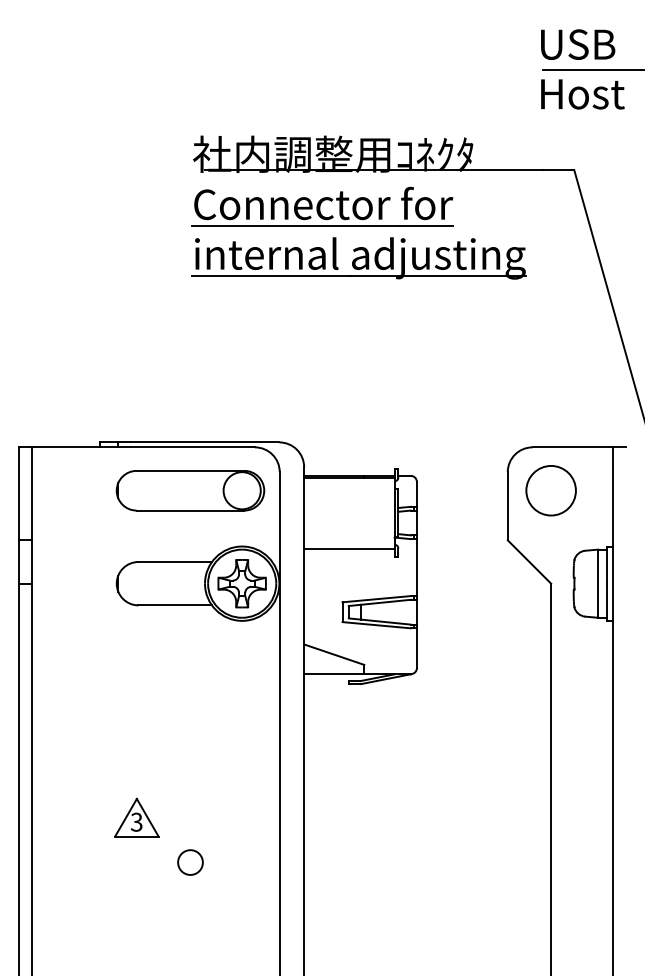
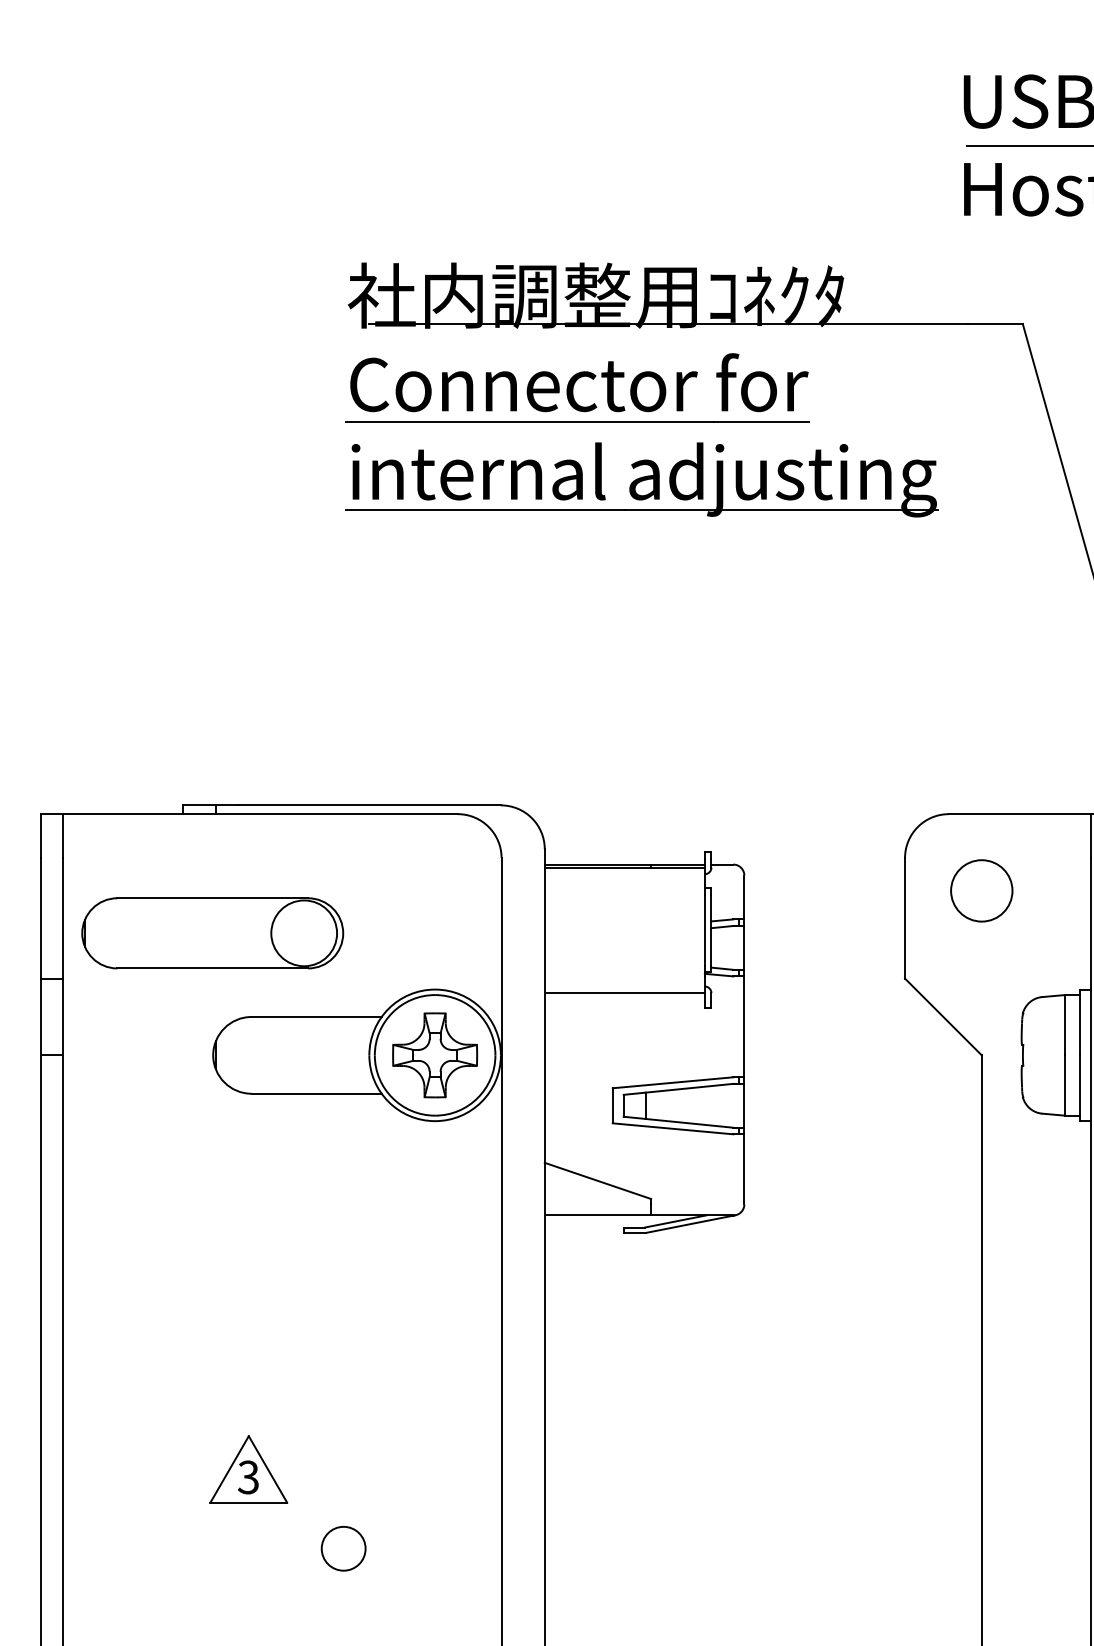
part: (190, 490) -> (212, 932), moved
circle: (550, 490) -> (980, 890), size x0.7

